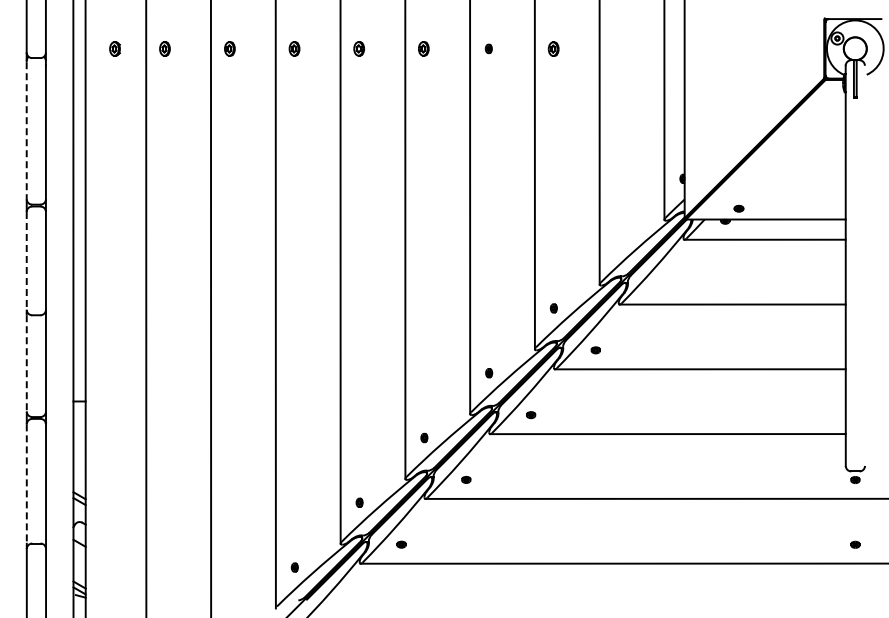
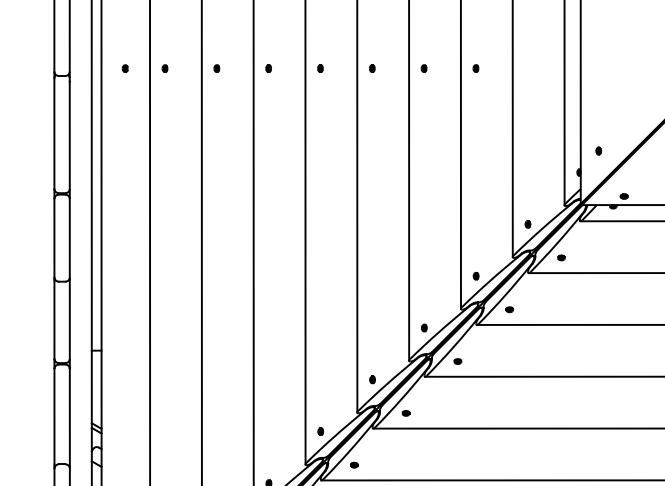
part: (115, 48) -> (125, 68), size x0.62
part: (164, 48) -> (164, 68), size x0.62
part: (229, 48) -> (216, 68), size x0.62
part: (294, 48) -> (268, 68), size x0.62
part: (359, 48) -> (320, 68), size x0.62
part: (424, 48) -> (372, 68), size x0.62
part: (553, 48) -> (475, 68), size x0.62
line: (26, 131) -> (54, 134), dashed -> solid
part: (706, 151) -> (598, 150), added
part: (618, 243) -> (527, 224), added
line: (26, 260) -> (54, 237), dashed -> solid
part: (660, 285) -> (561, 257), added
line: (26, 363) -> (54, 320), dashed -> solid
line: (26, 484) -> (54, 417), dashed -> solid

